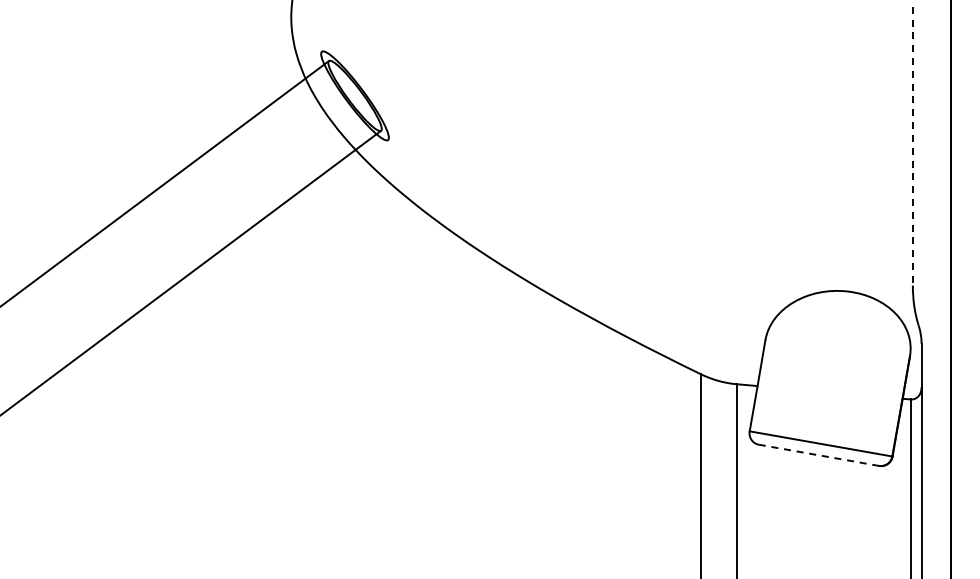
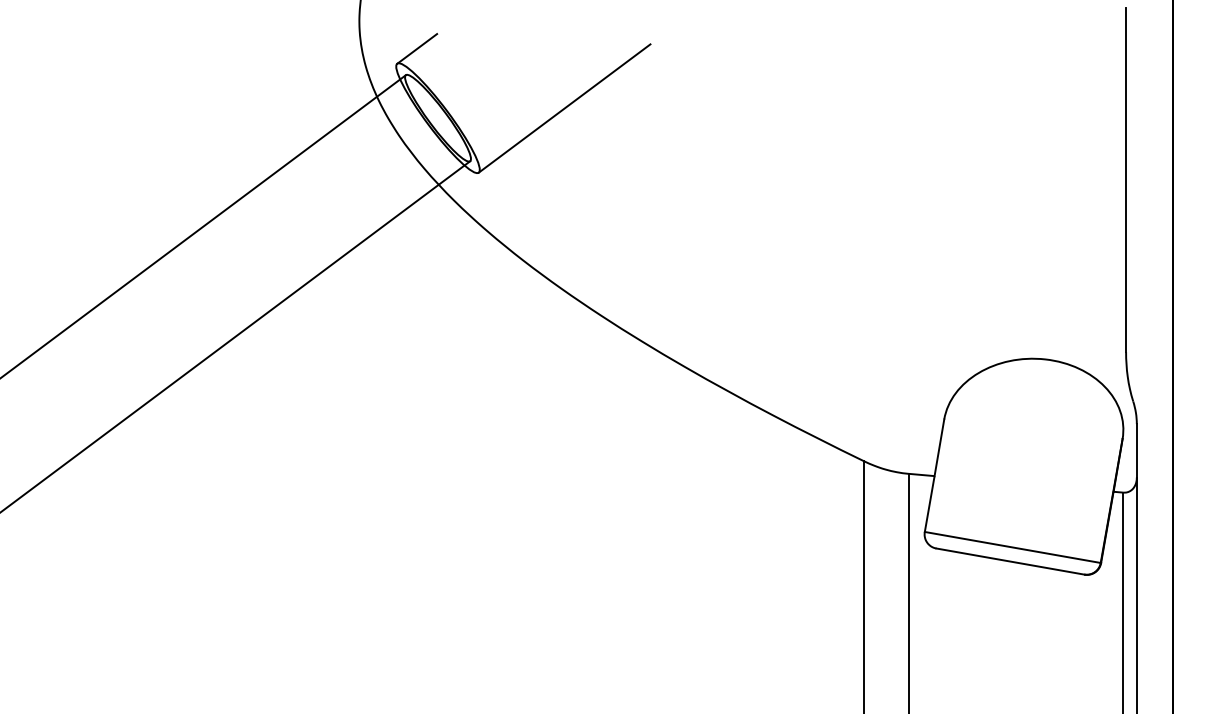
line: (338, 39) -> (417, 48), added
line: (457, 88) -> (564, 109), added
line: (912, 146) -> (1125, 180), dashed -> solid
line: (819, 455) -> (1010, 561), dashed -> solid

